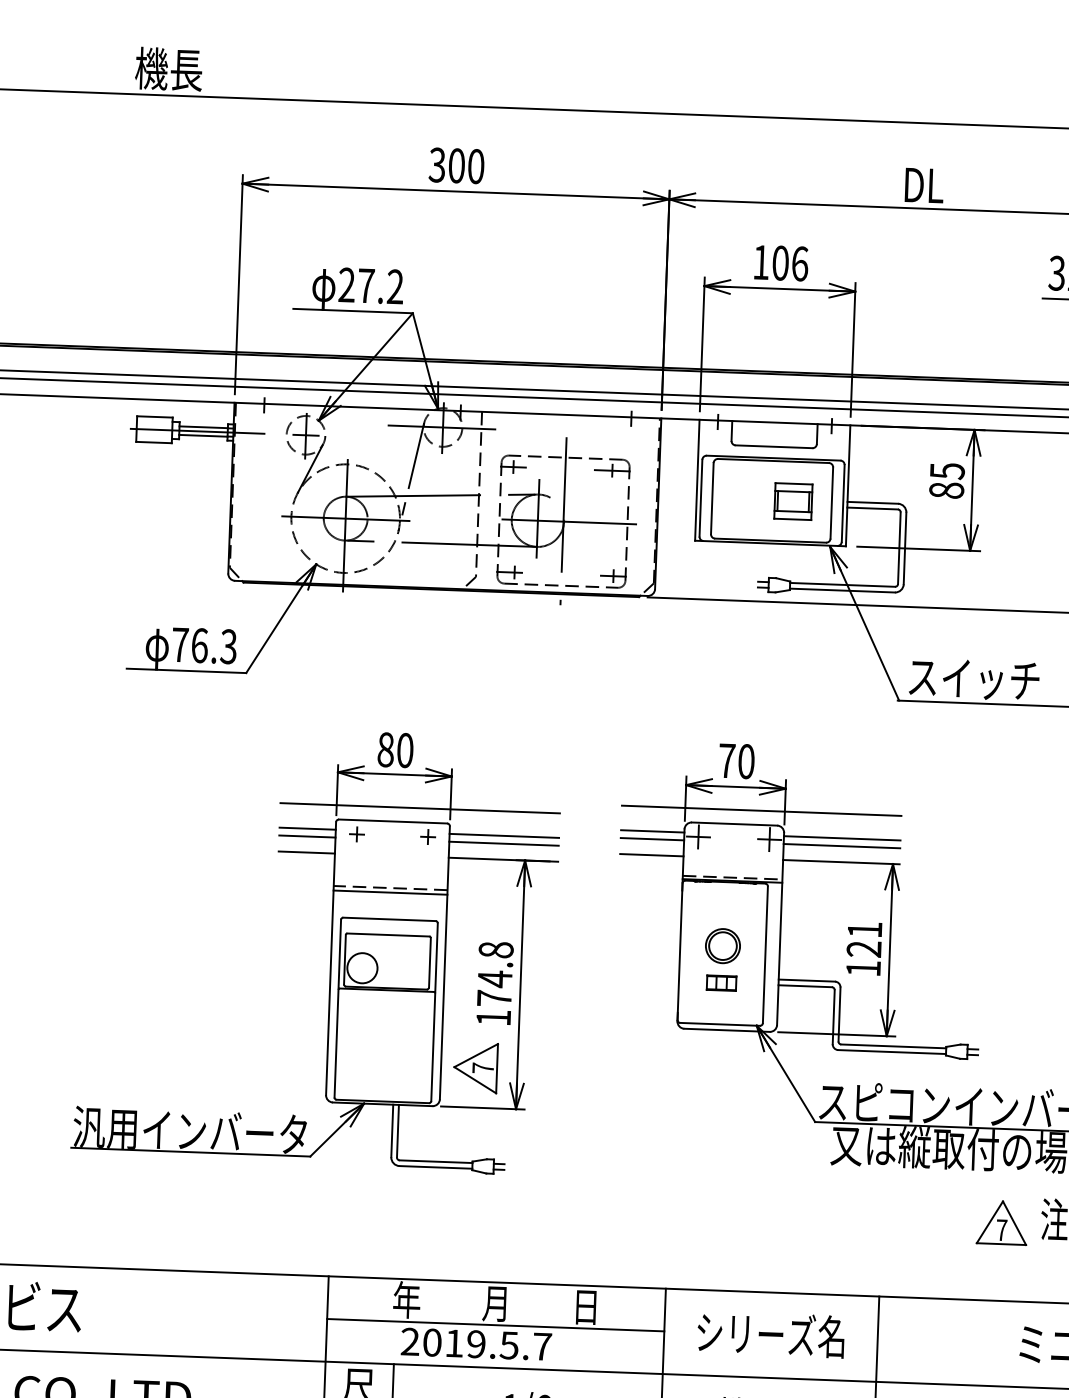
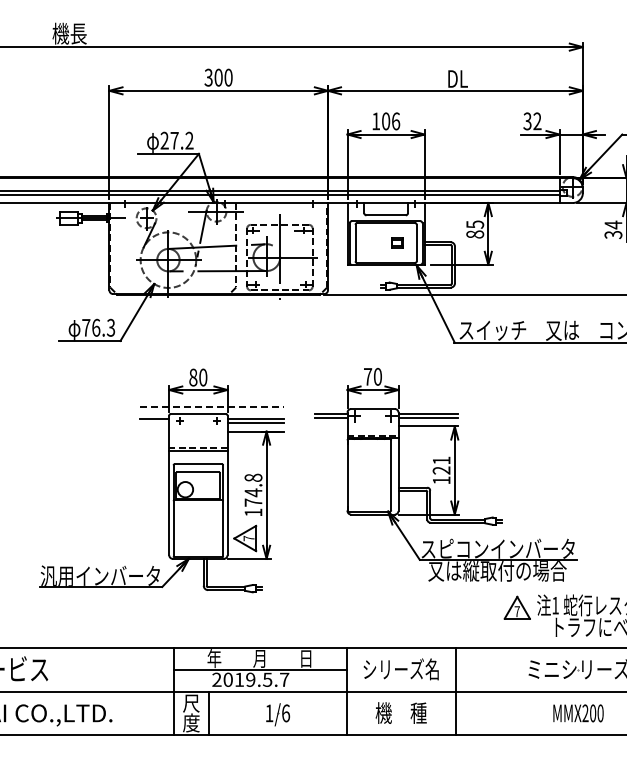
part: (794, 500) -> (397, 242), size x0.6
line: (419, 807) -> (211, 406), solid -> dashed
line: (761, 810) -> (386, 401), removed
line: (306, 836) -> (154, 423), removed
line: (306, 852) -> (154, 431), removed
line: (652, 855) -> (331, 426), removed
part: (720, 959) -> (368, 478), removed

